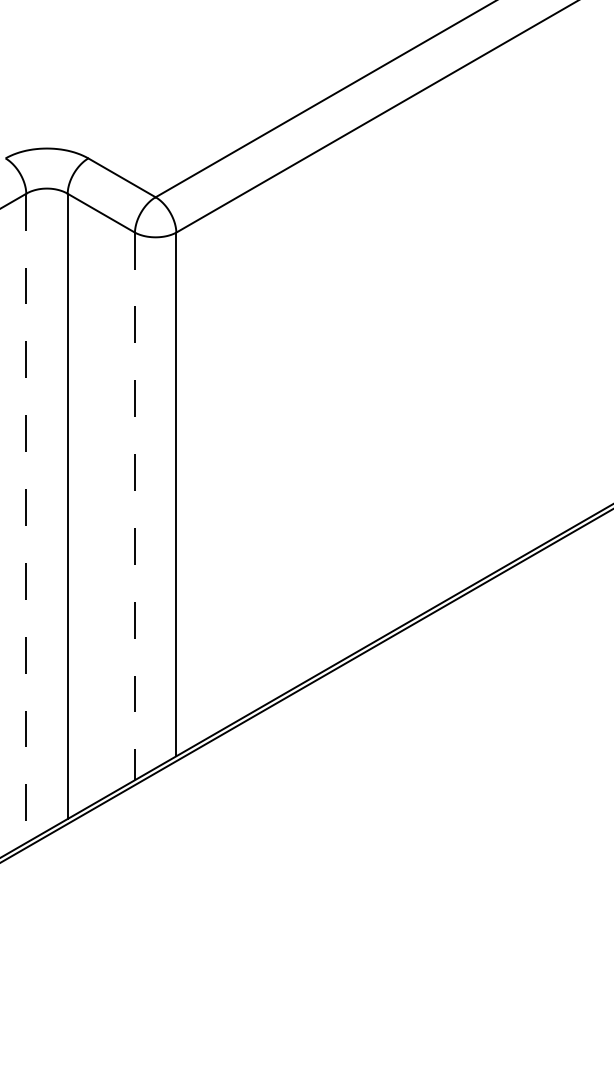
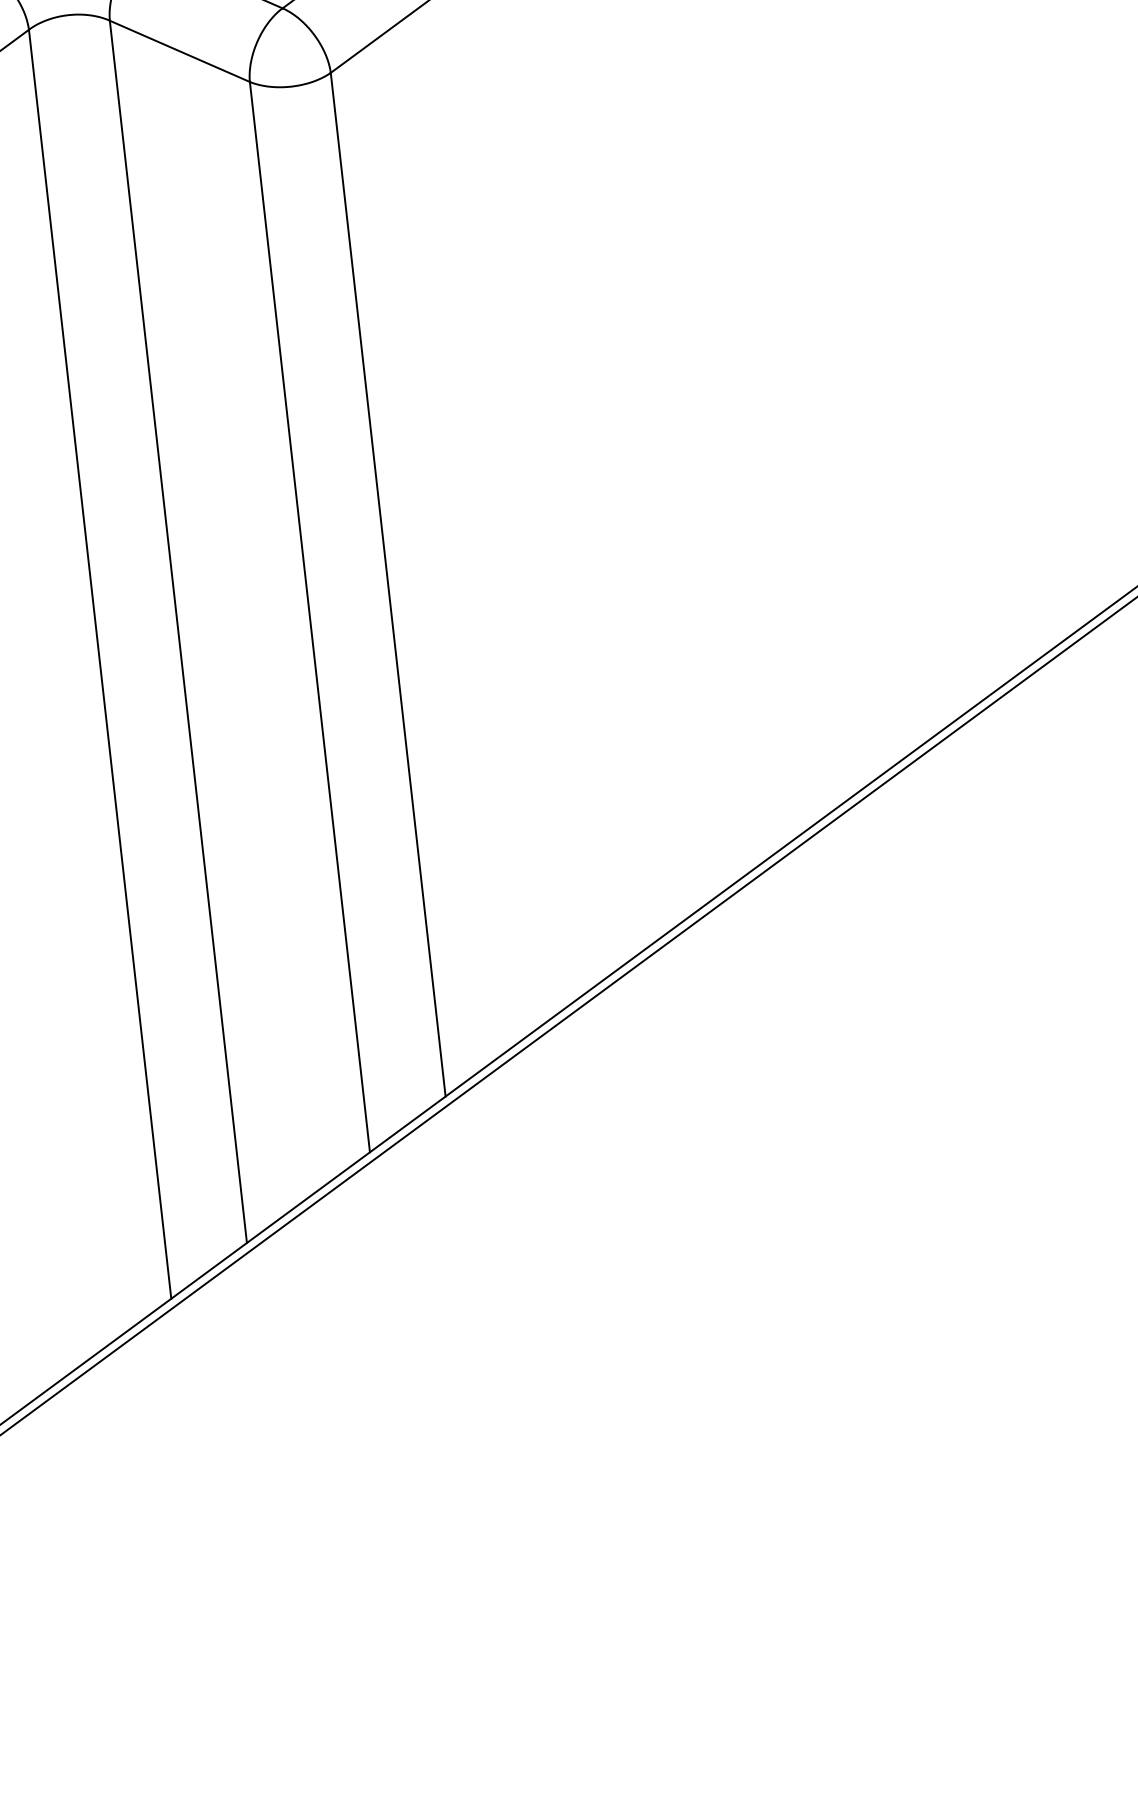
line: (134, 506) -> (309, 617), dashed -> solid
line: (26, 518) -> (100, 664), dashed -> solid

